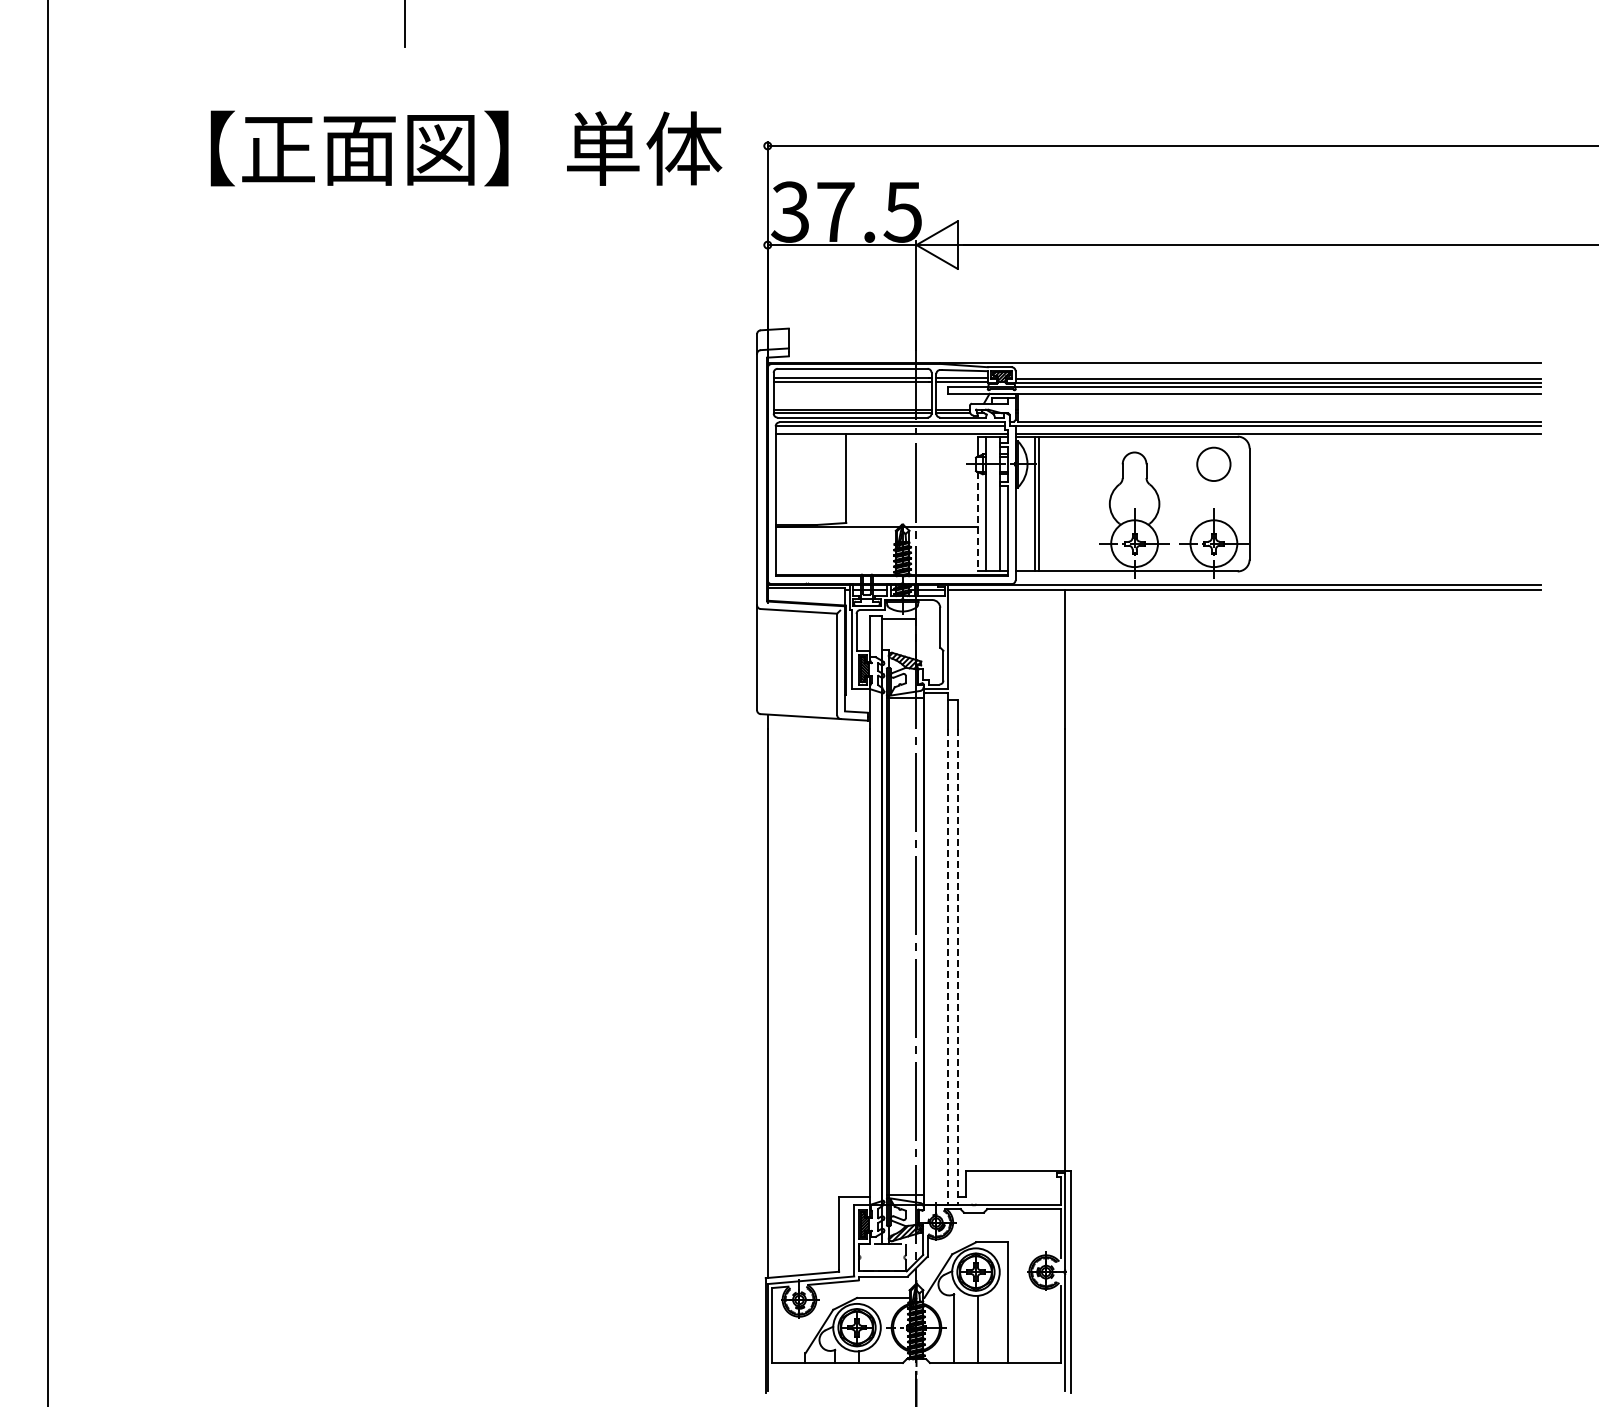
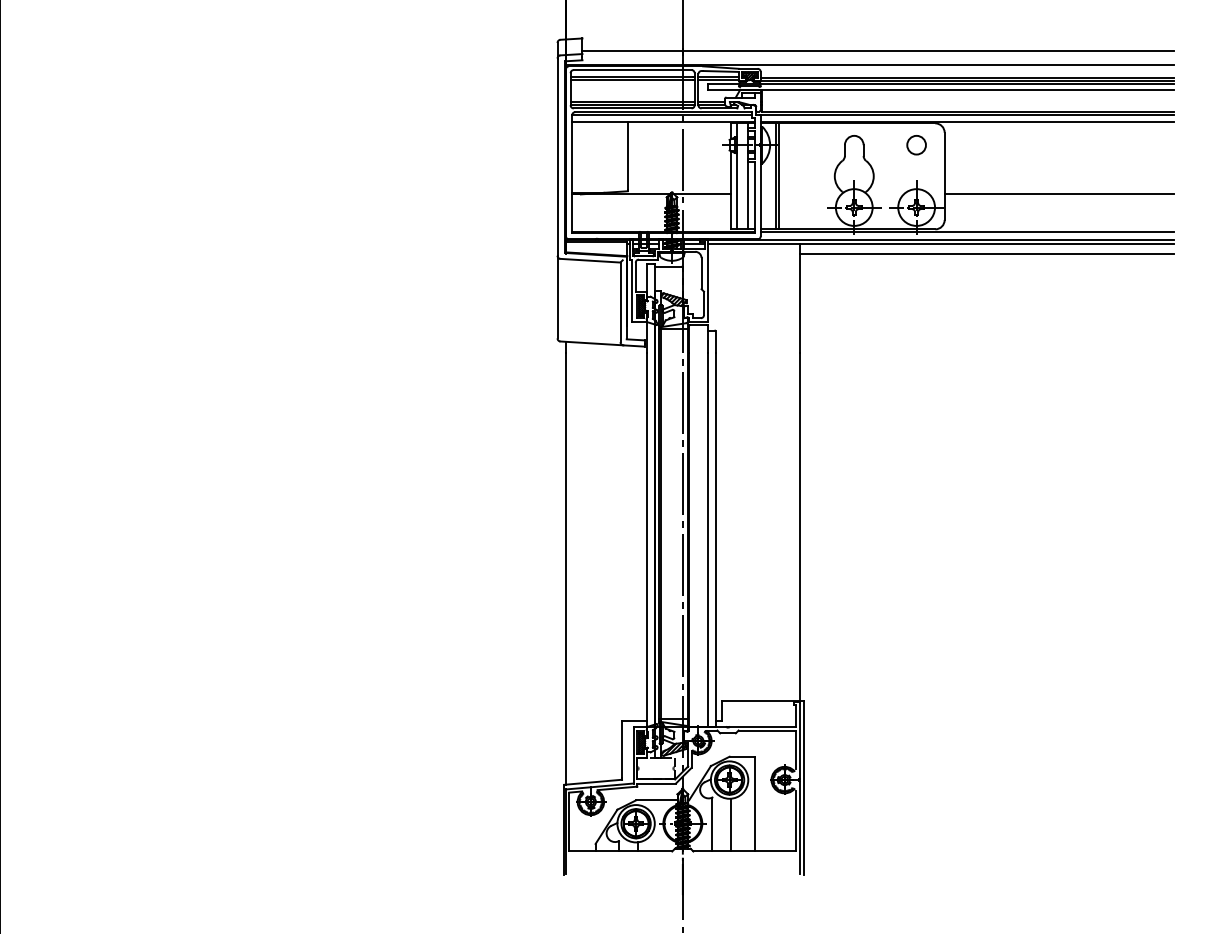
line: (1164, 344) -> (877, 50), added
circle: (1213, 464) -> (916, 145), size x0.71
line: (977, 521) -> (730, 190), dashed -> solid
line: (1395, 527) -> (1059, 194), added
line: (1278, 575) -> (967, 232), added
line: (1303, 602) -> (987, 253), added
line: (948, 966) -> (708, 539), dashed -> solid
line: (958, 966) -> (715, 539), dashed -> solid

